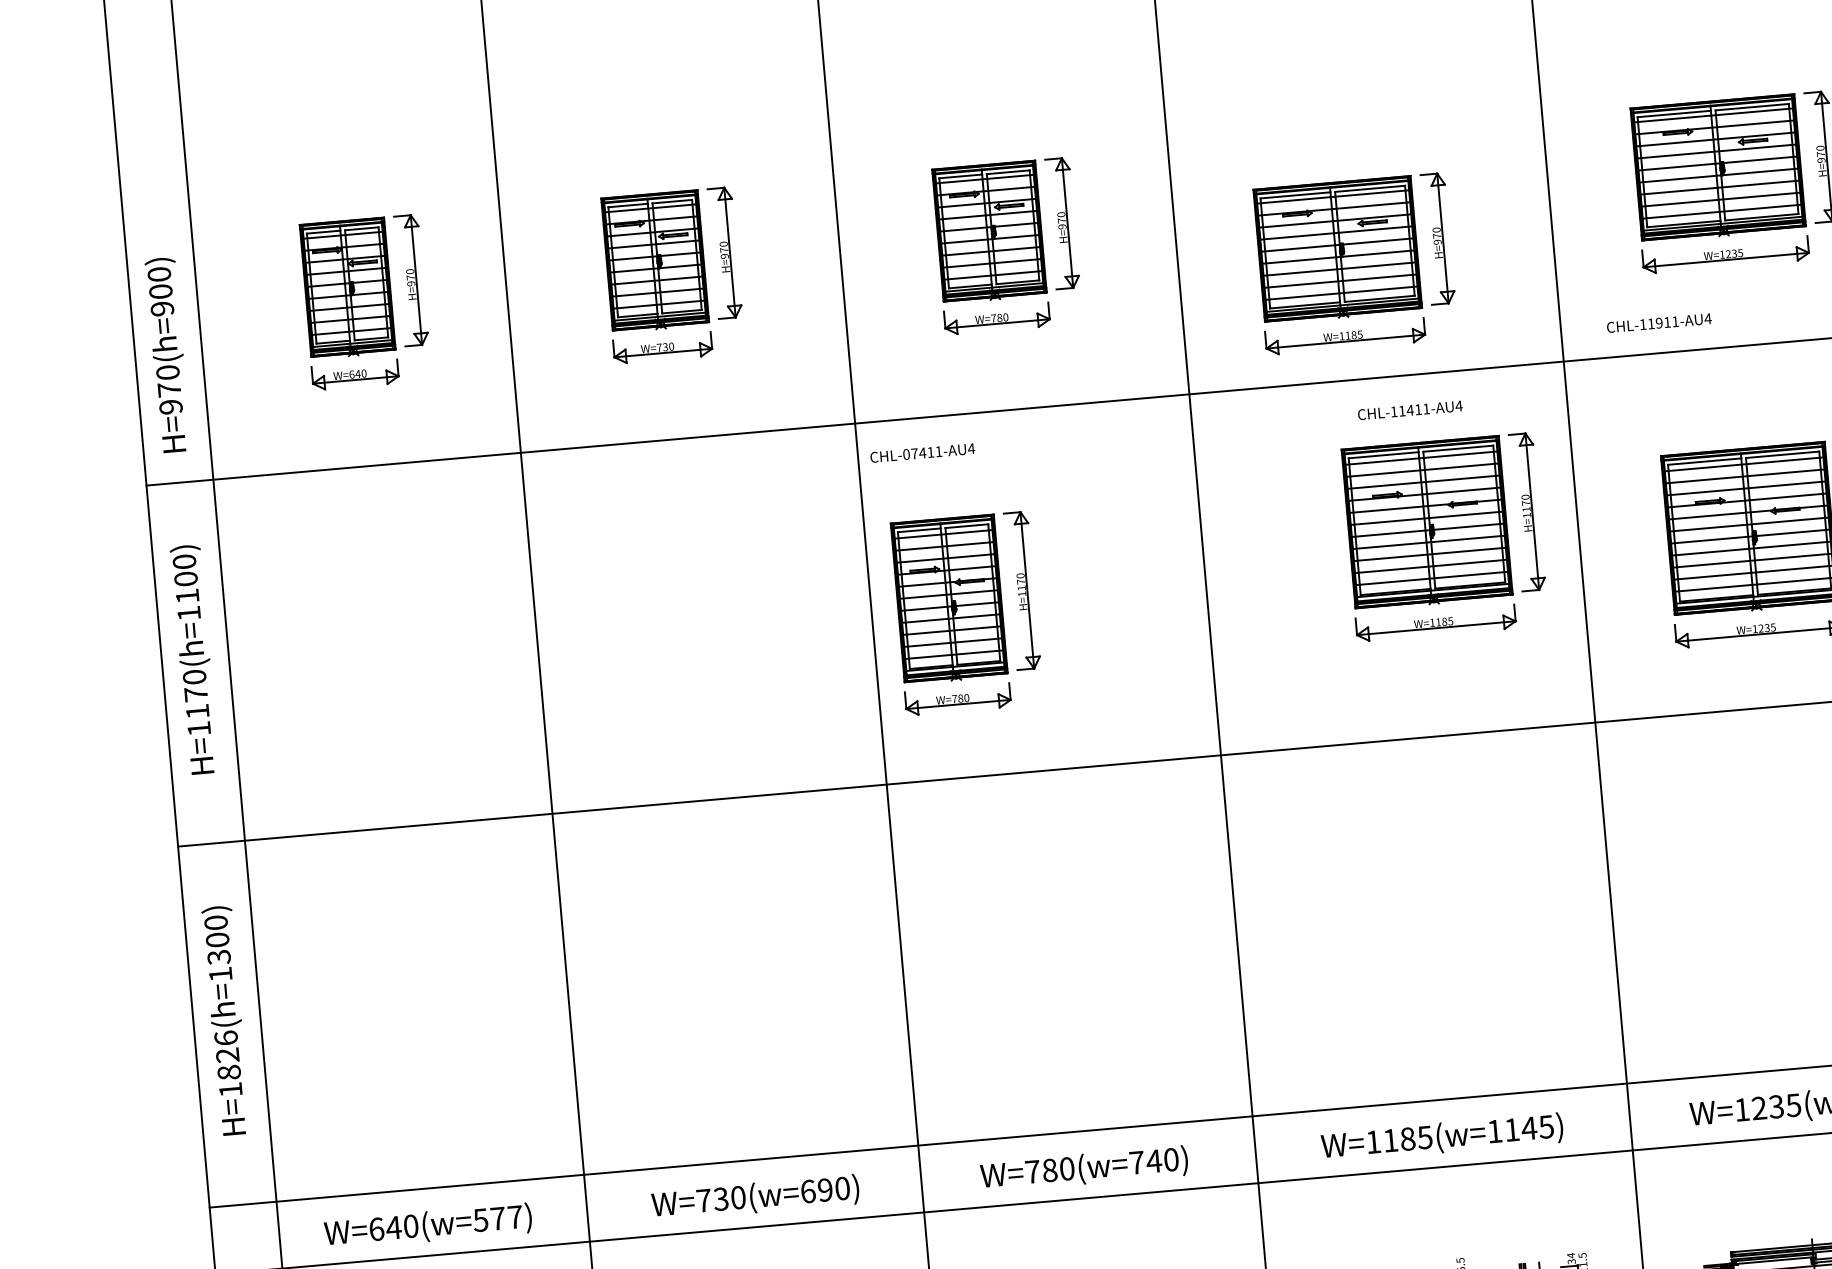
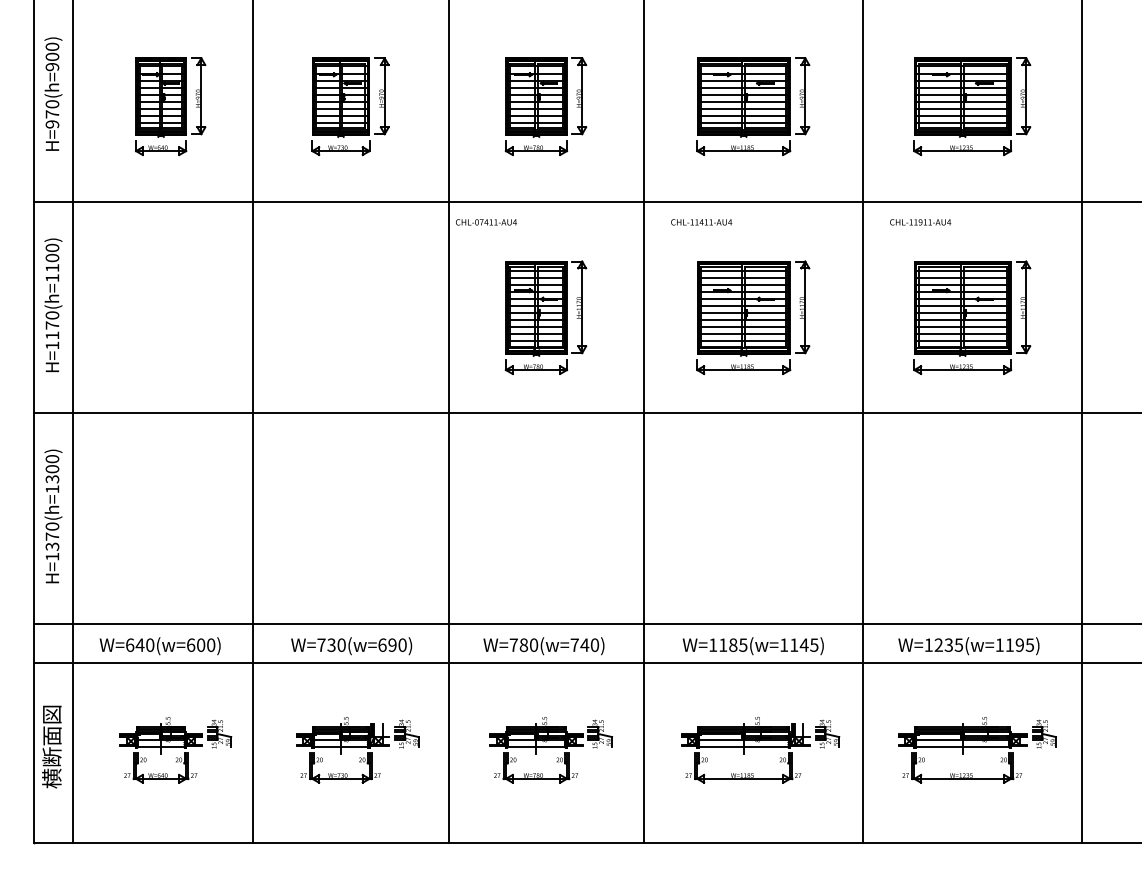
part: (1355, 263) -> (753, 106), moved
text: (1659, 323) -> (920, 222), moved
text: (168, 353) -> (53, 93), moved
text: (1410, 410) -> (701, 222), moved
part: (1445, 536) -> (753, 317), moved
part: (966, 613) -> (545, 317), moved
text: (227, 1055) -> (52, 536), H=1826(h=1300) -> H=1370(h=1300)
text: (496, 1217) -> (200, 644), W=640(w=577) -> W=640(w=600)

